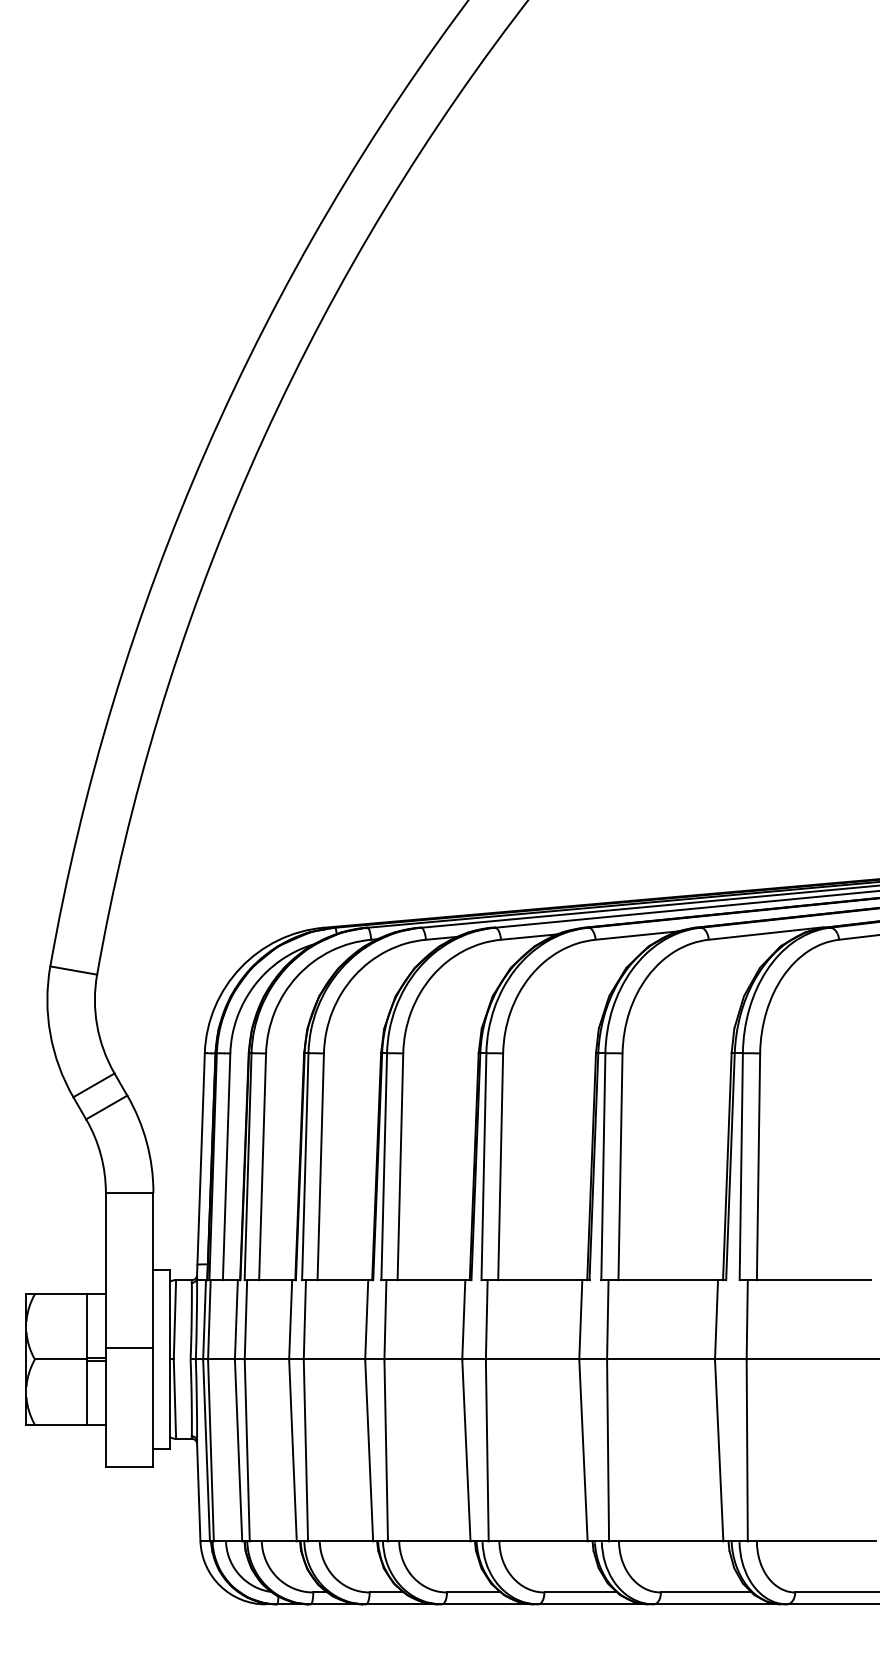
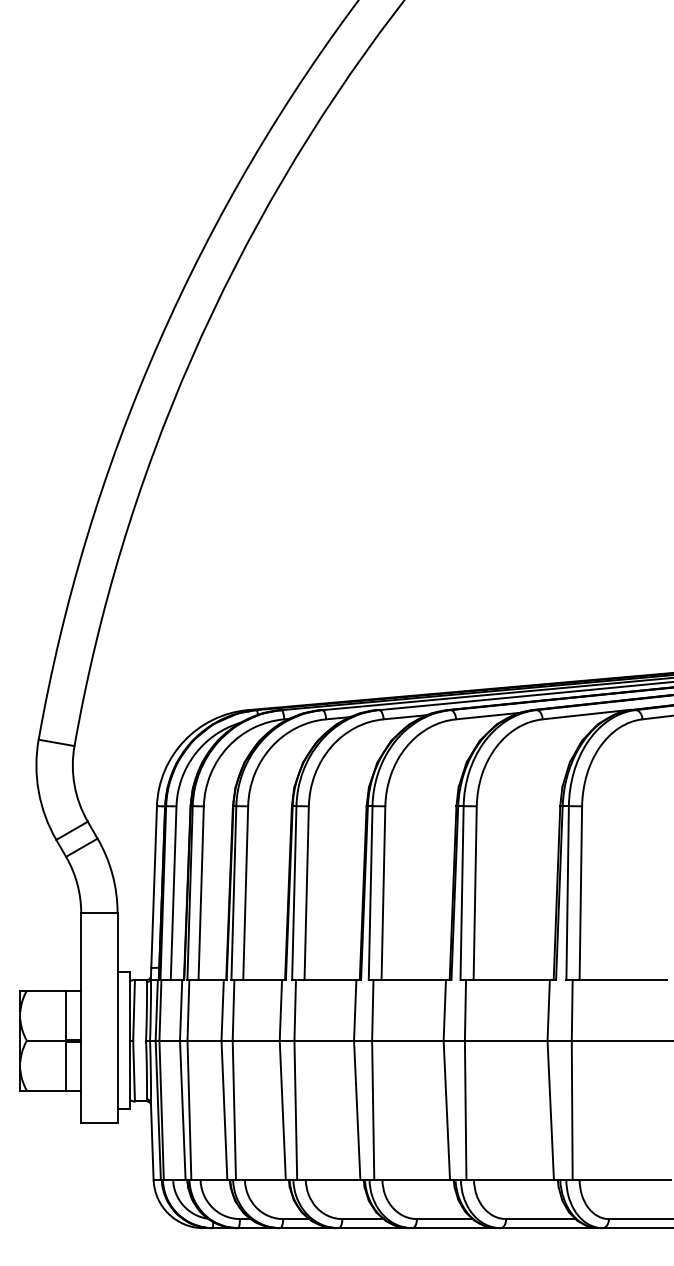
line: (129, 1347) -> (99, 1031), removed

